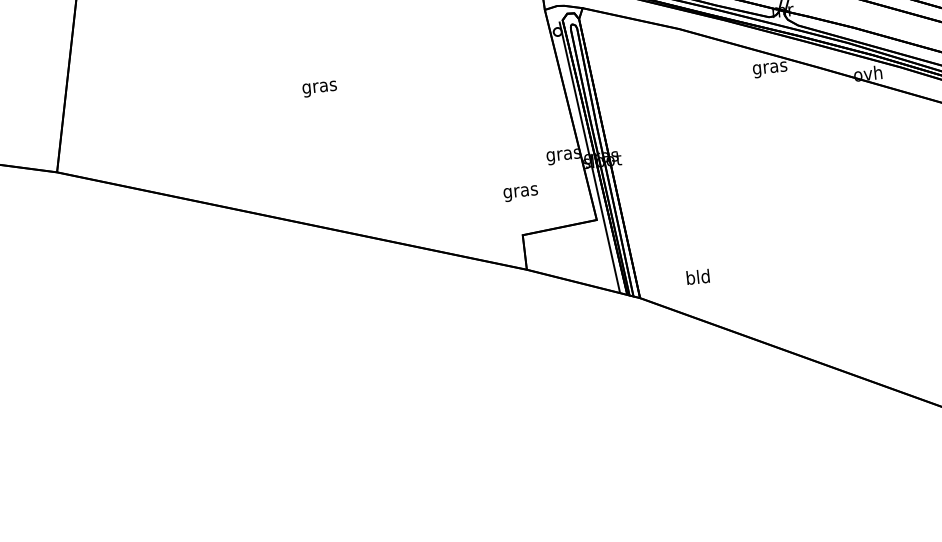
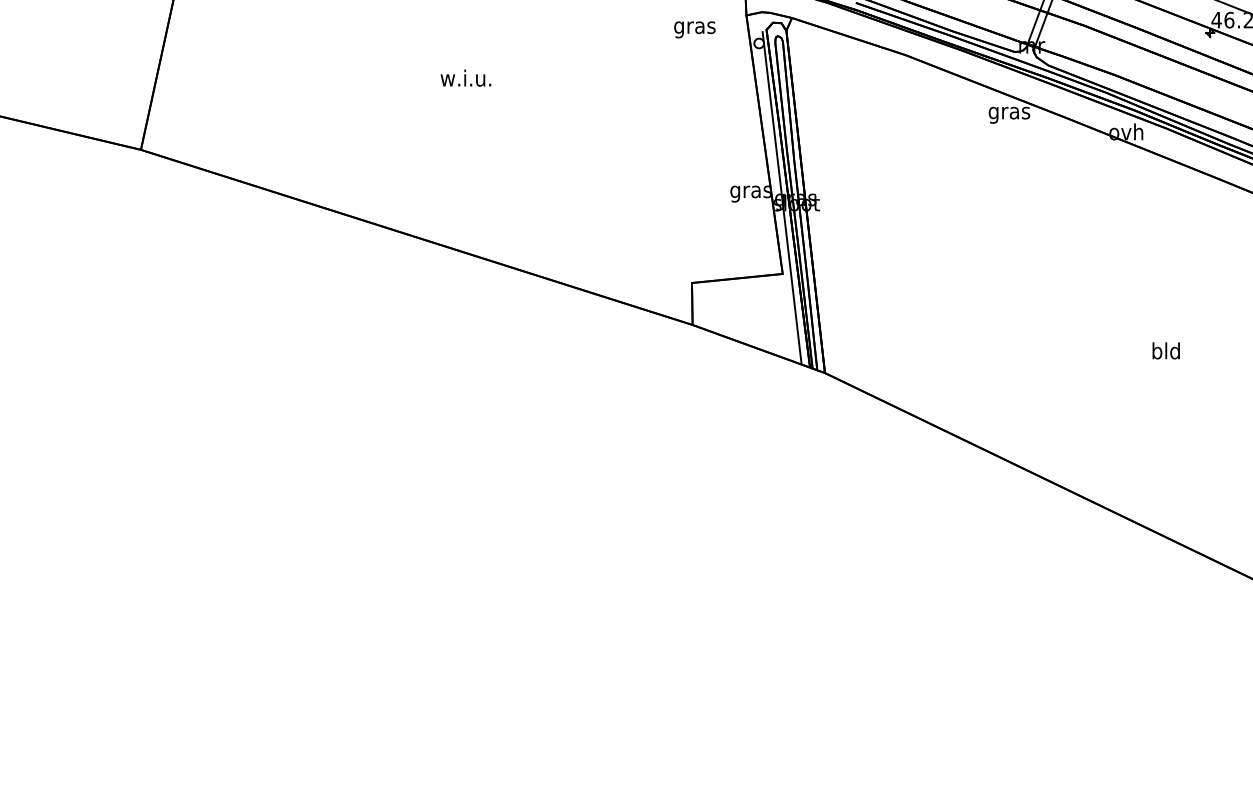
text: (318, 87) -> (465, 80), gras -> w.i.u.
text: (520, 193) -> (694, 29), moved
text: (697, 276) -> (1165, 350), moved

